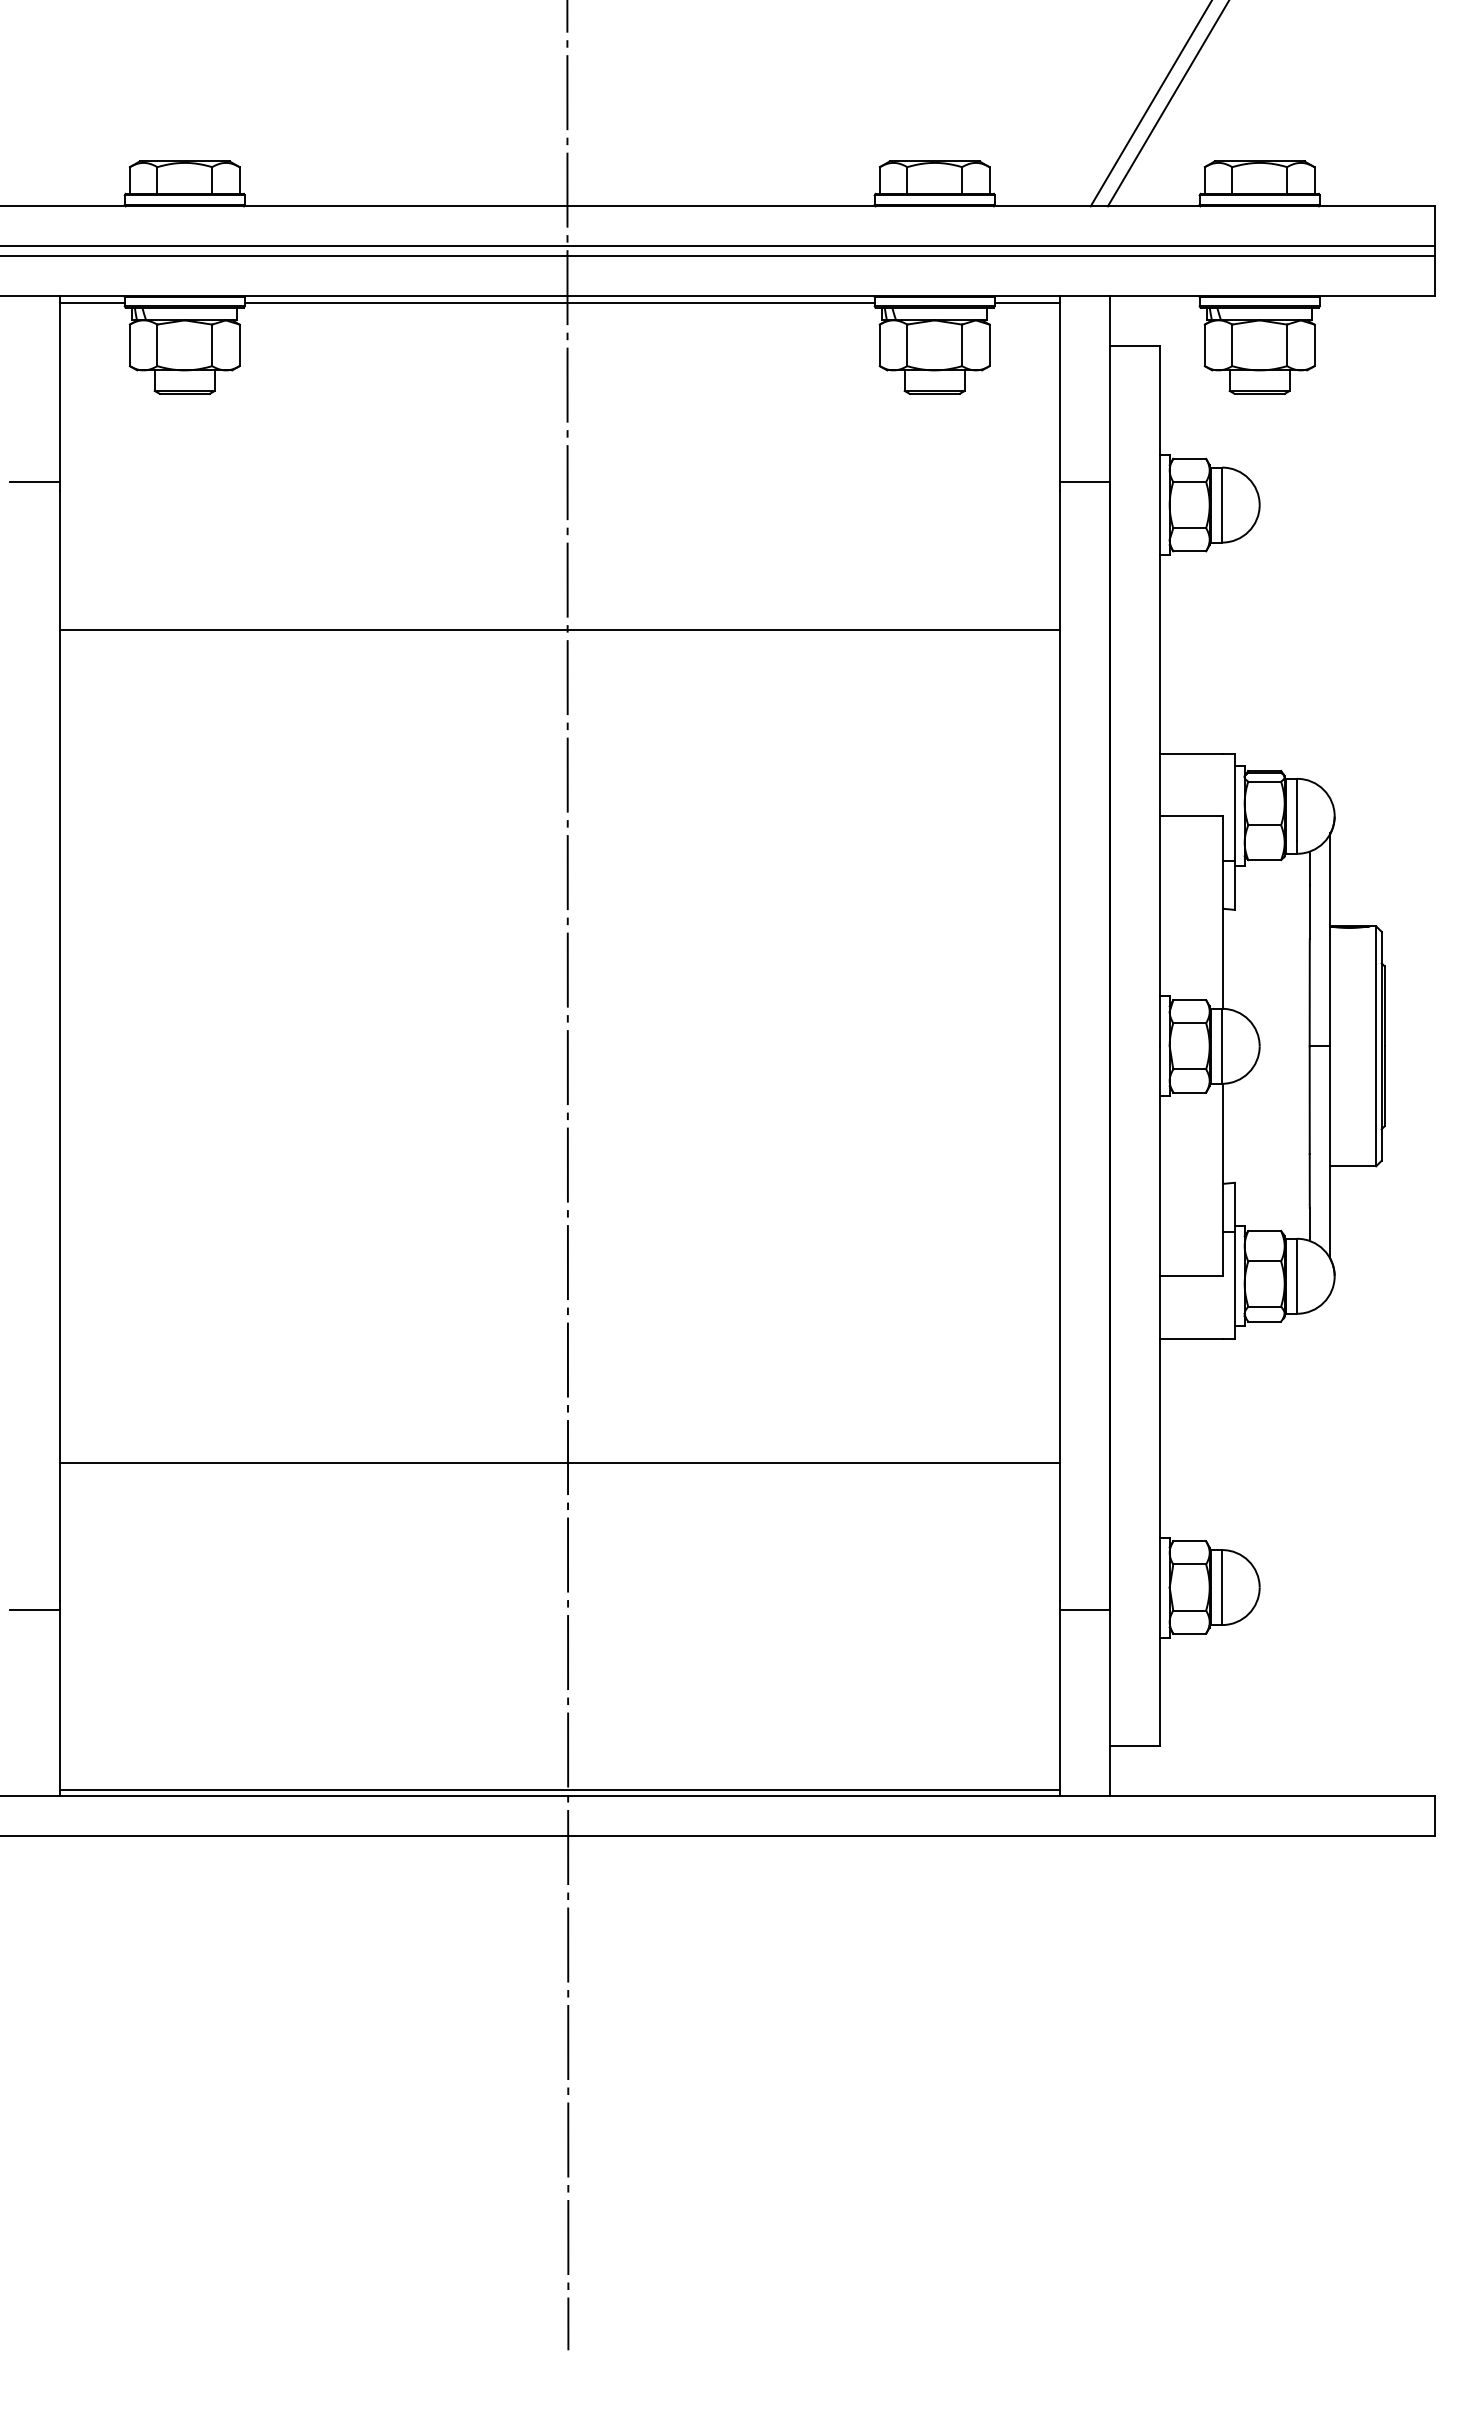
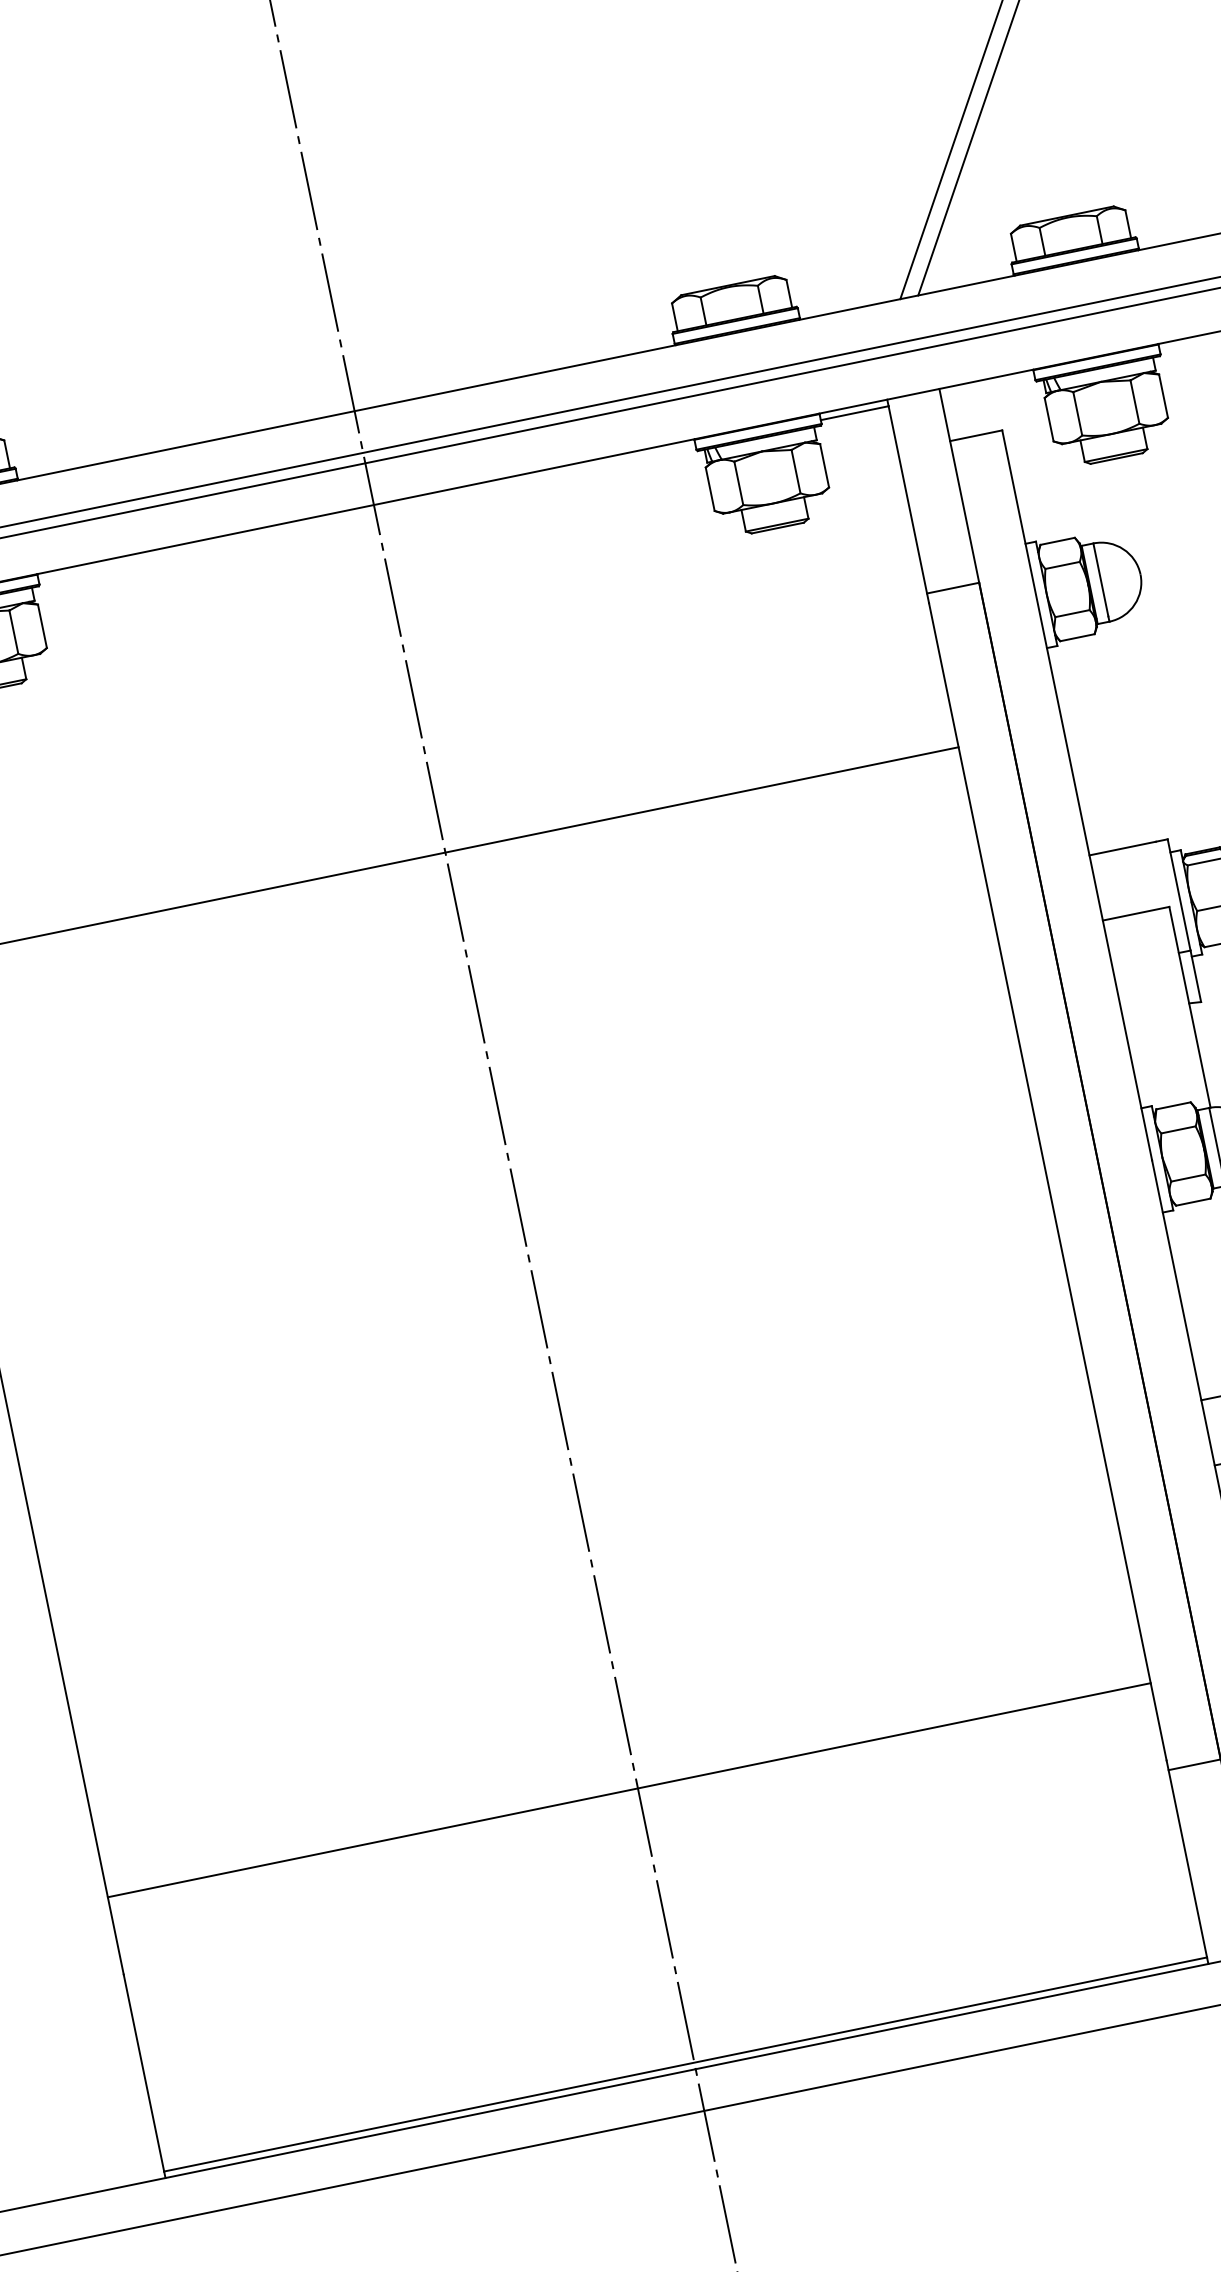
line: (559, 302) -> (366, 513), removed
line: (559, 1463) -> (629, 1790), moved
line: (34, 1610) -> (99, 1989), removed

